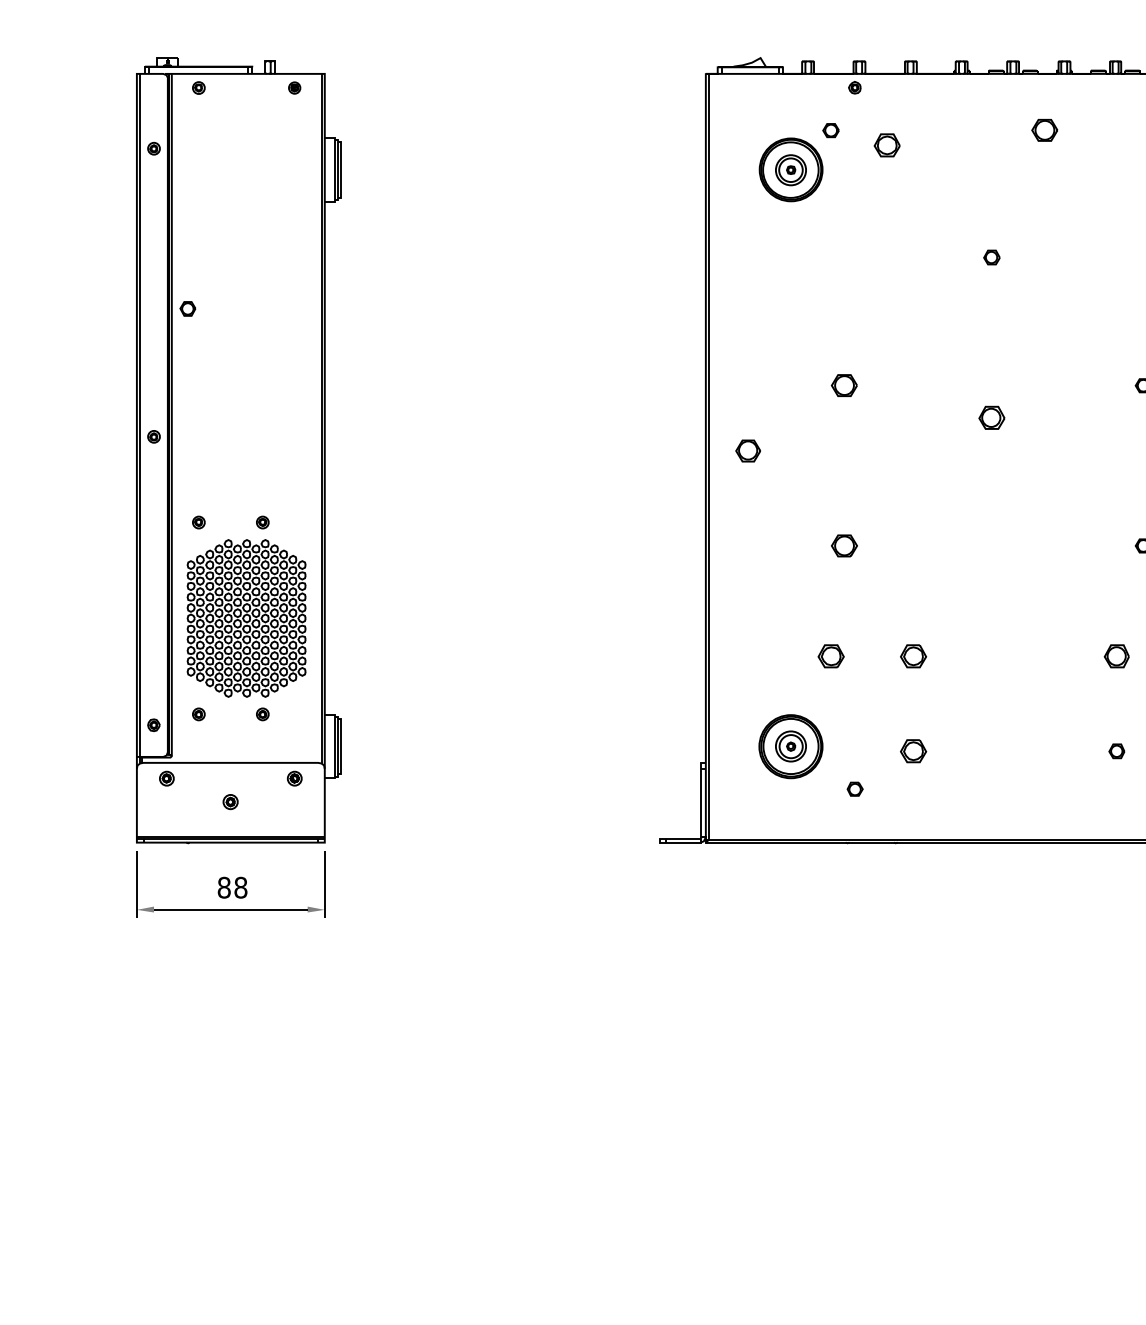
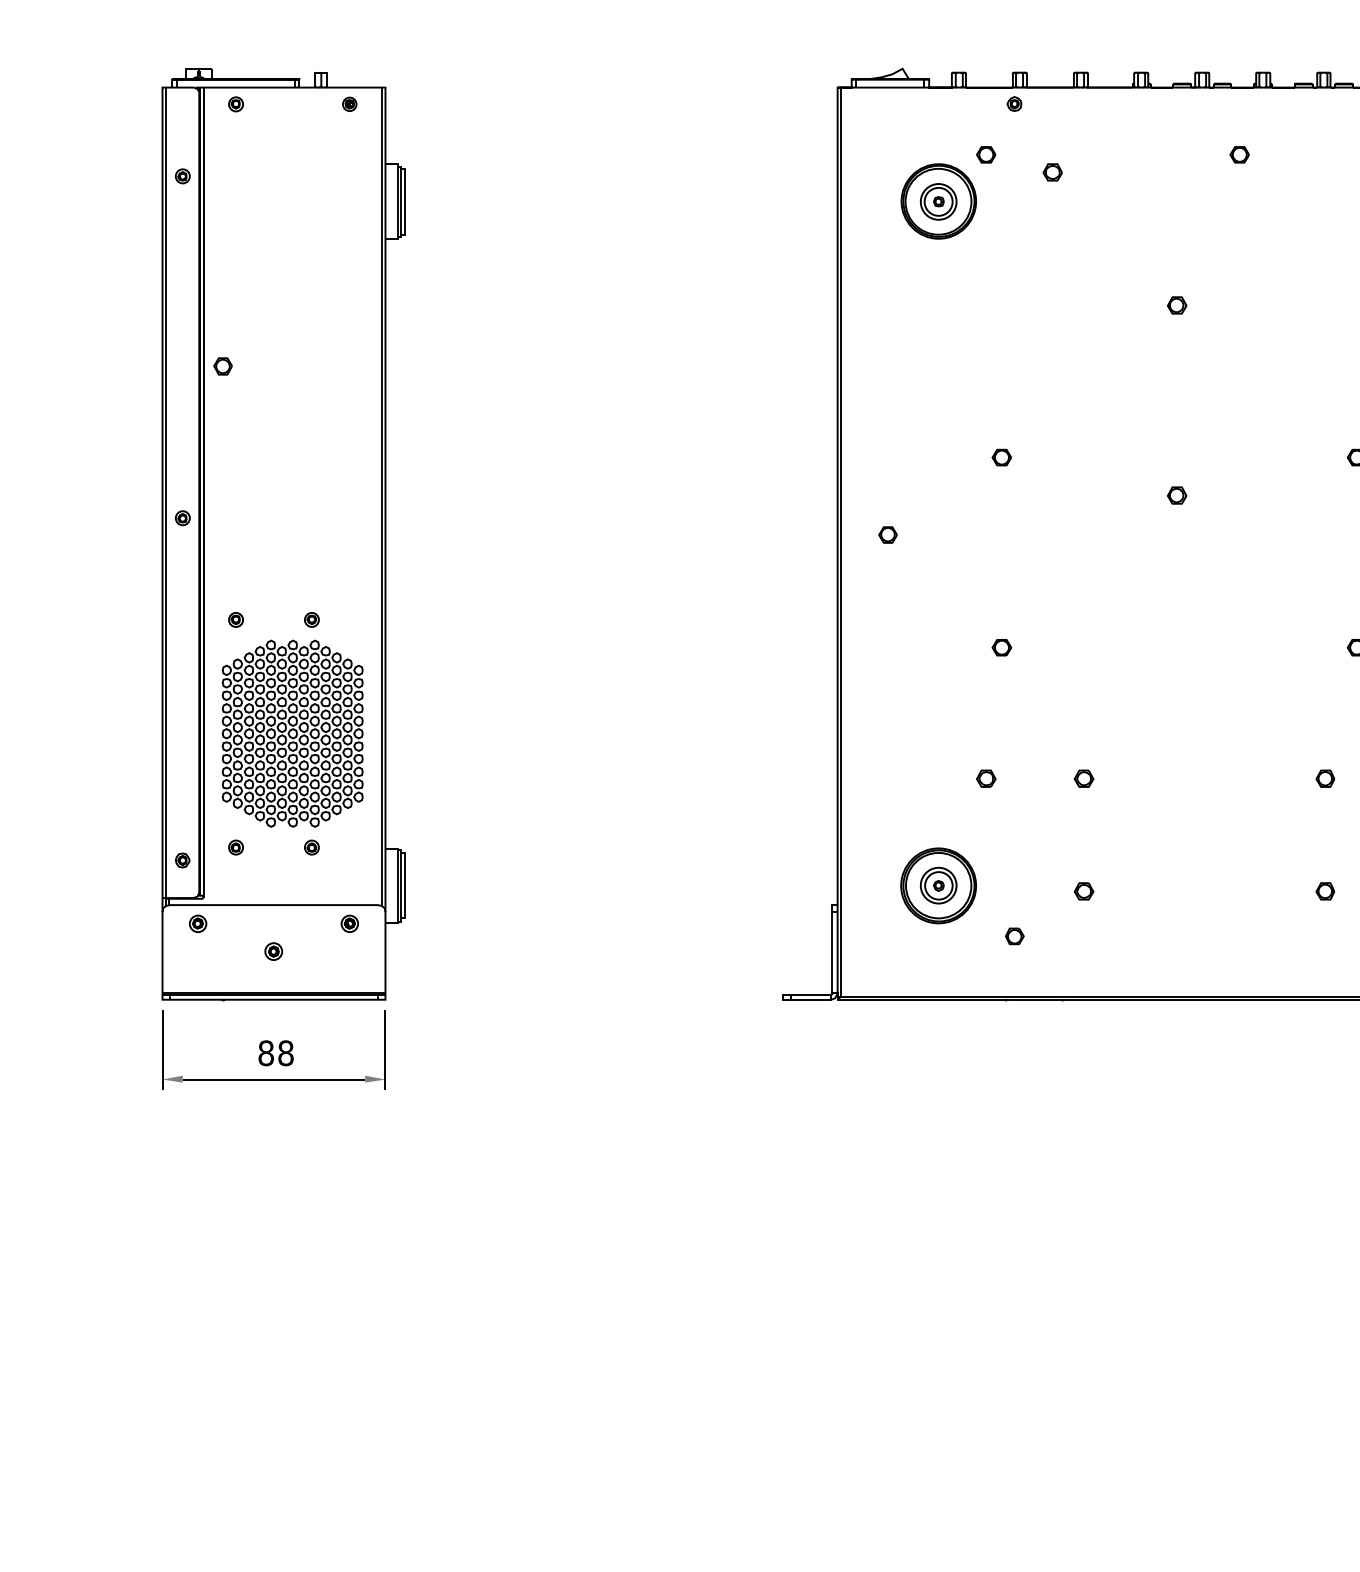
part: (1044, 130) -> (1239, 154), size x0.62
part: (886, 145) -> (1051, 172), size x0.62
part: (843, 385) -> (1000, 457), size x0.62
part: (991, 417) -> (1176, 495), size x0.62
part: (748, 450) -> (888, 534), size x0.62
part: (843, 545) -> (1000, 647), size x0.62
part: (830, 656) -> (985, 778), size x0.62
part: (913, 656) -> (1084, 778), size x0.62
part: (1116, 656) -> (1324, 778), size x0.62
part: (913, 751) -> (1084, 891), size x0.62

